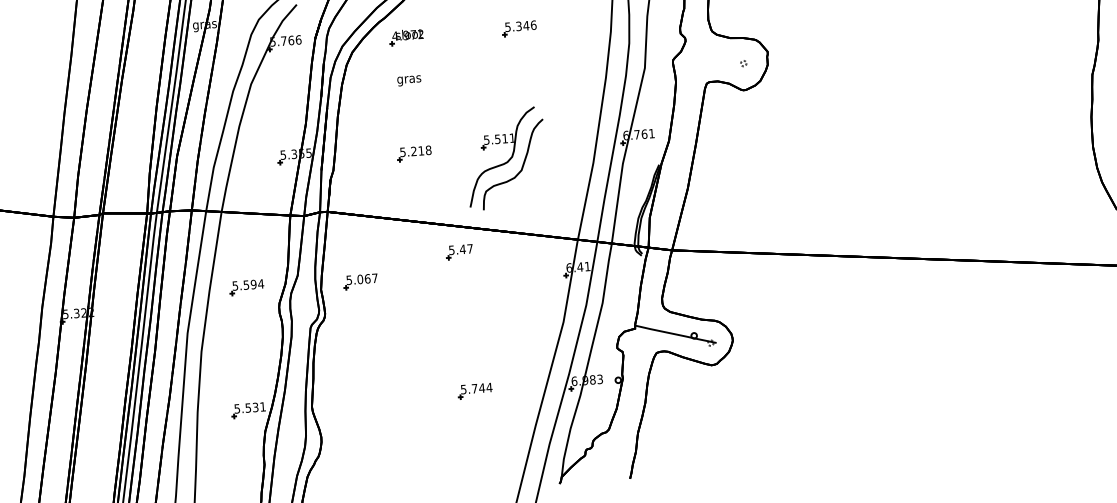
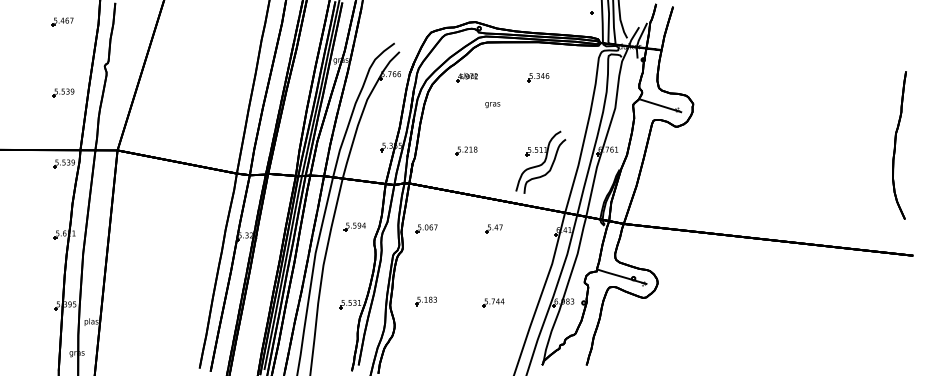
line: (716, 58) -> (660, 105), added
text: (408, 81) -> (492, 105), moved
part: (505, 157) -> (540, 161), moved
part: (458, 251) -> (493, 228), moved
part: (367, 396) -> (425, 301), added

